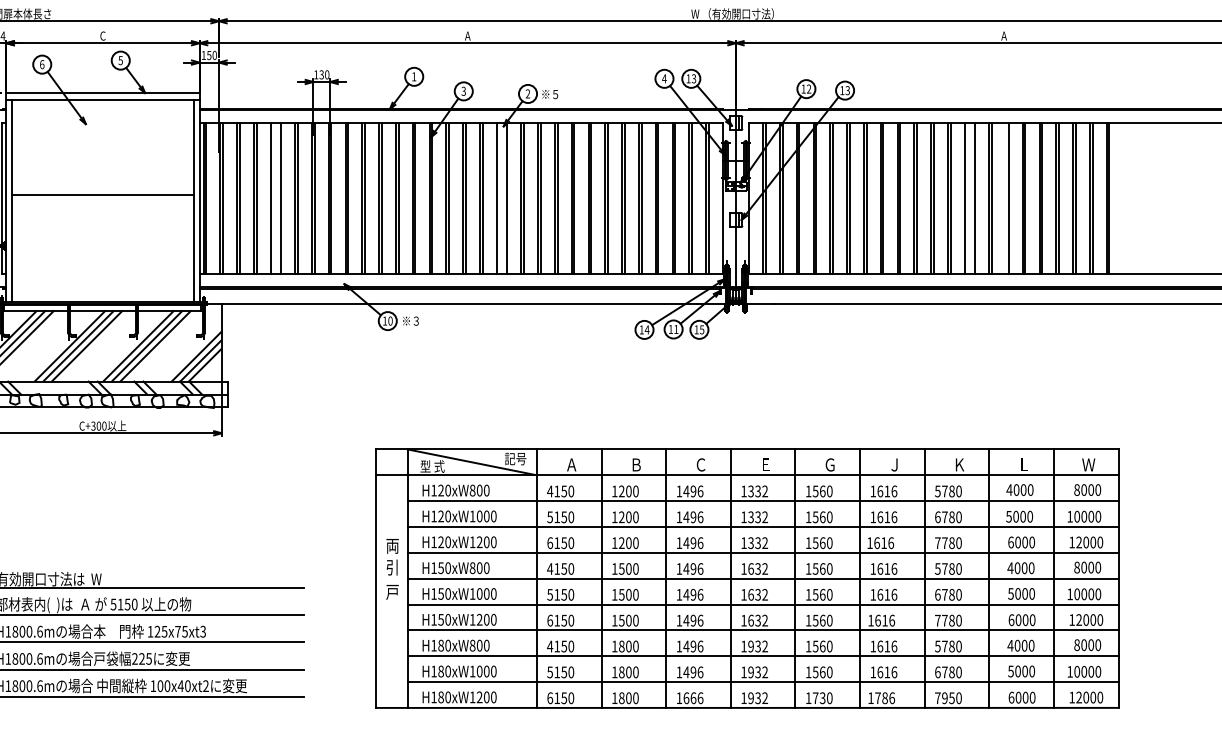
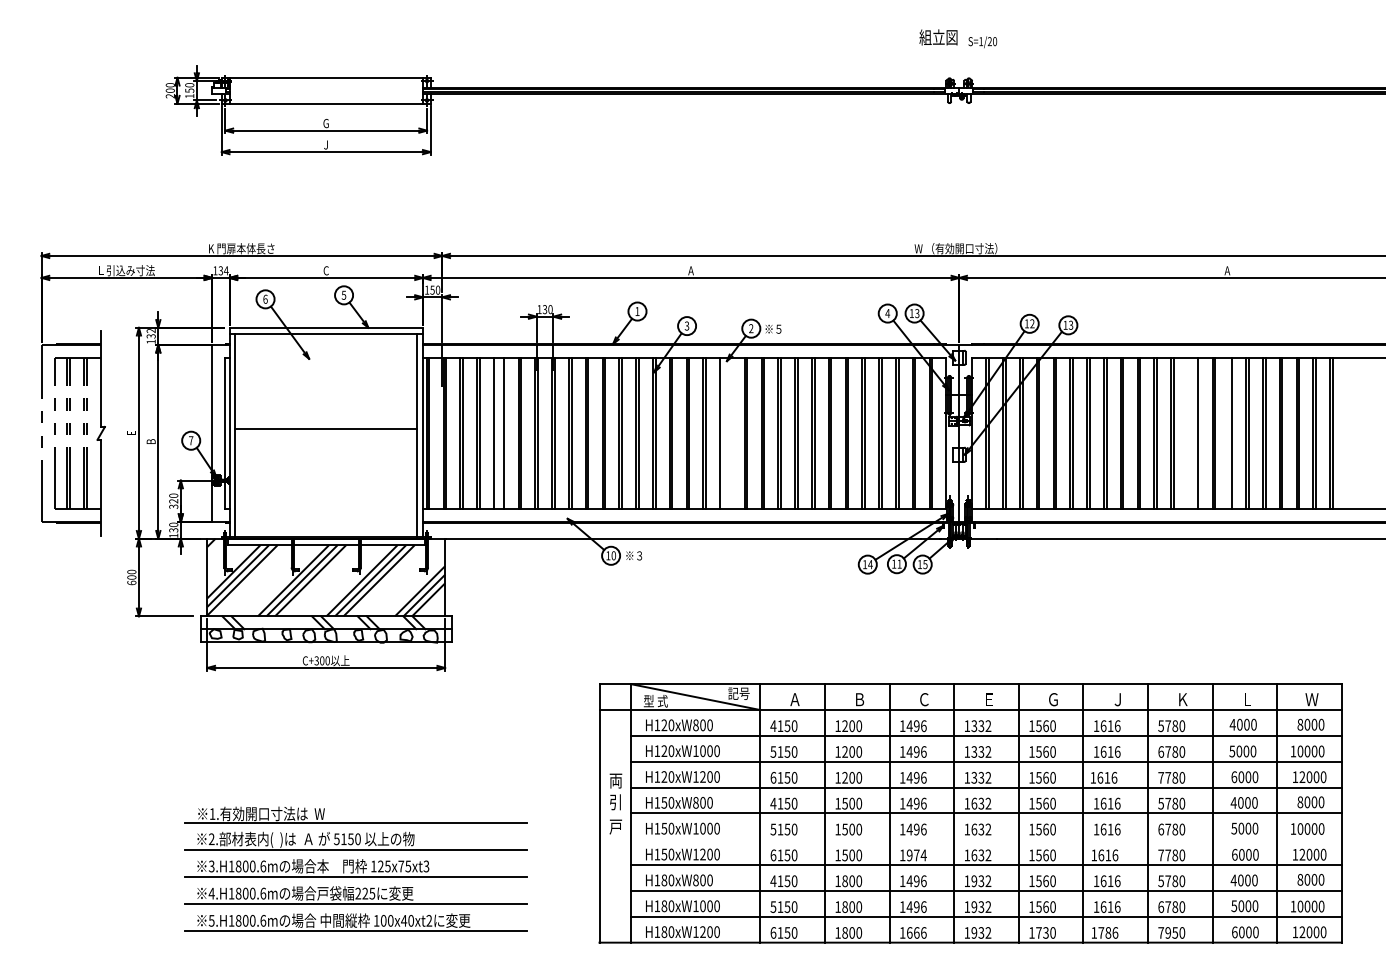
line: (507, 198) -> (730, 433), removed
line: (965, 198) -> (1188, 433), removed
line: (763, 604) -> (986, 839), removed
text: (693, 620) -> (916, 855), 1496 -> 1974

